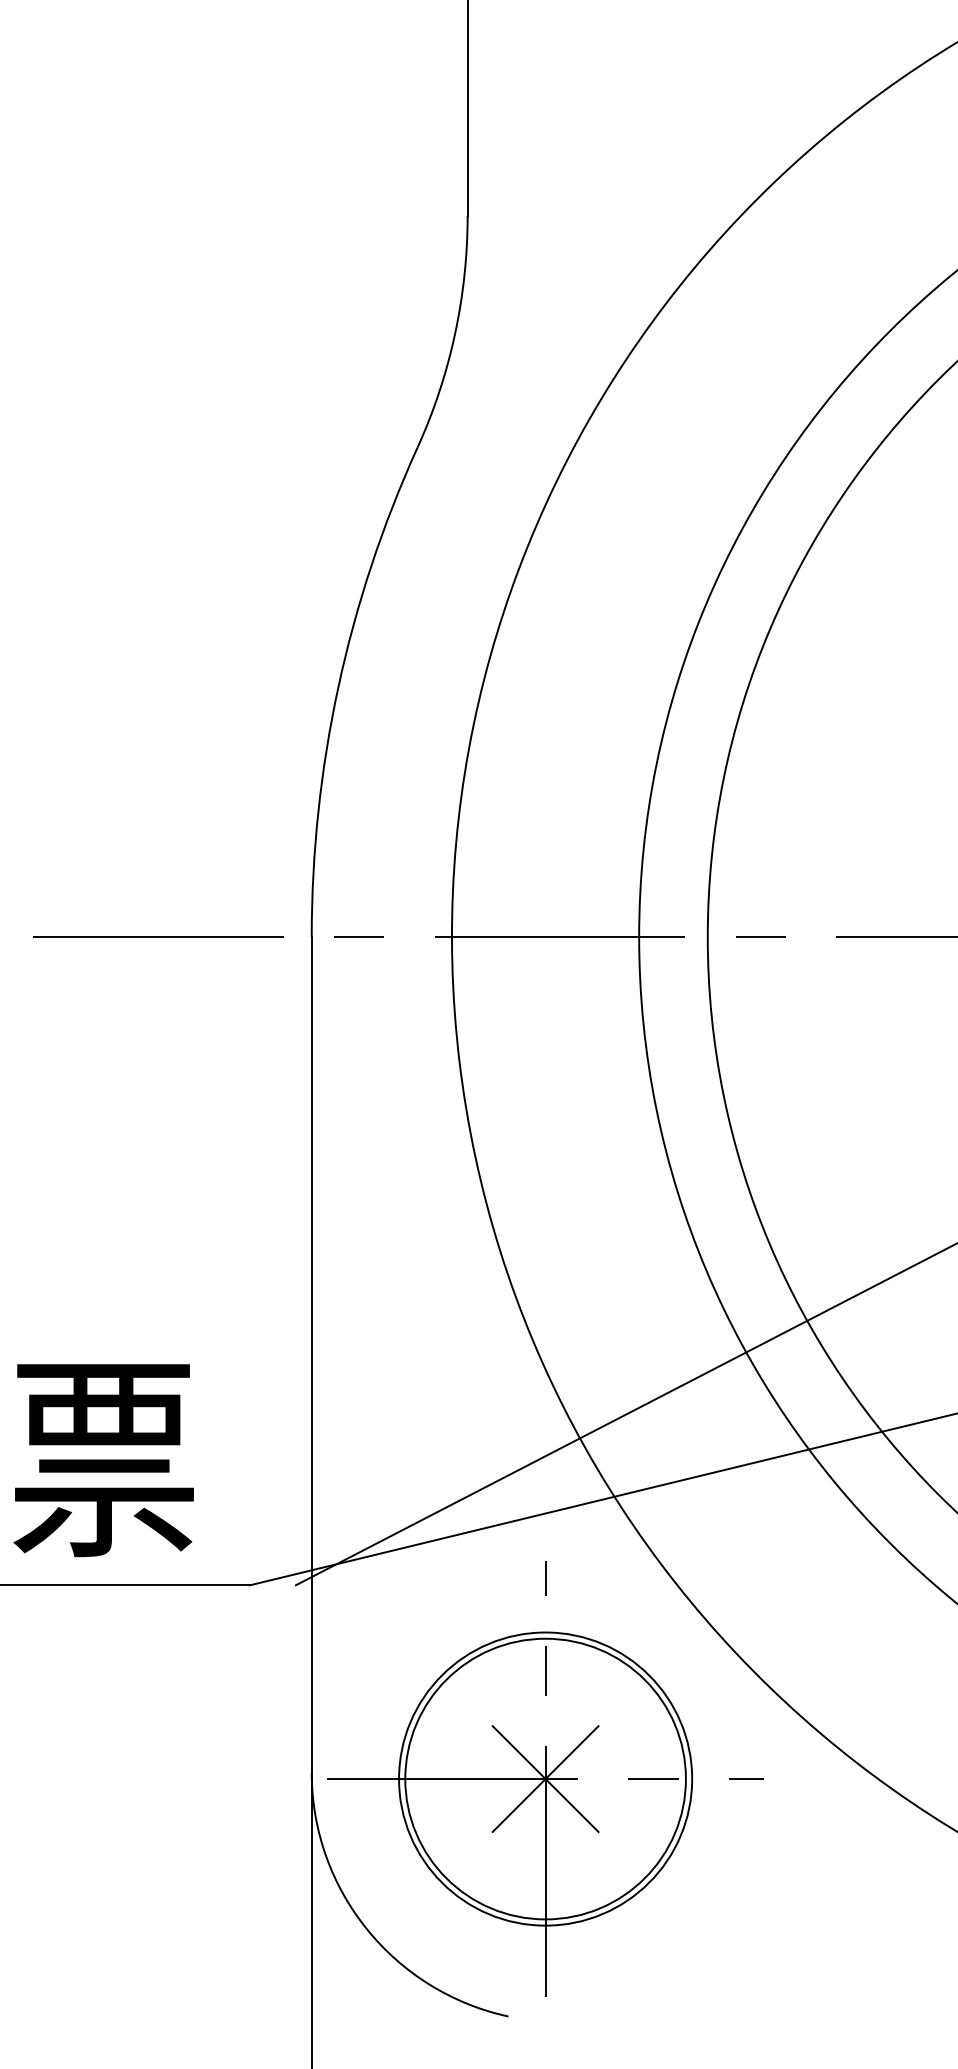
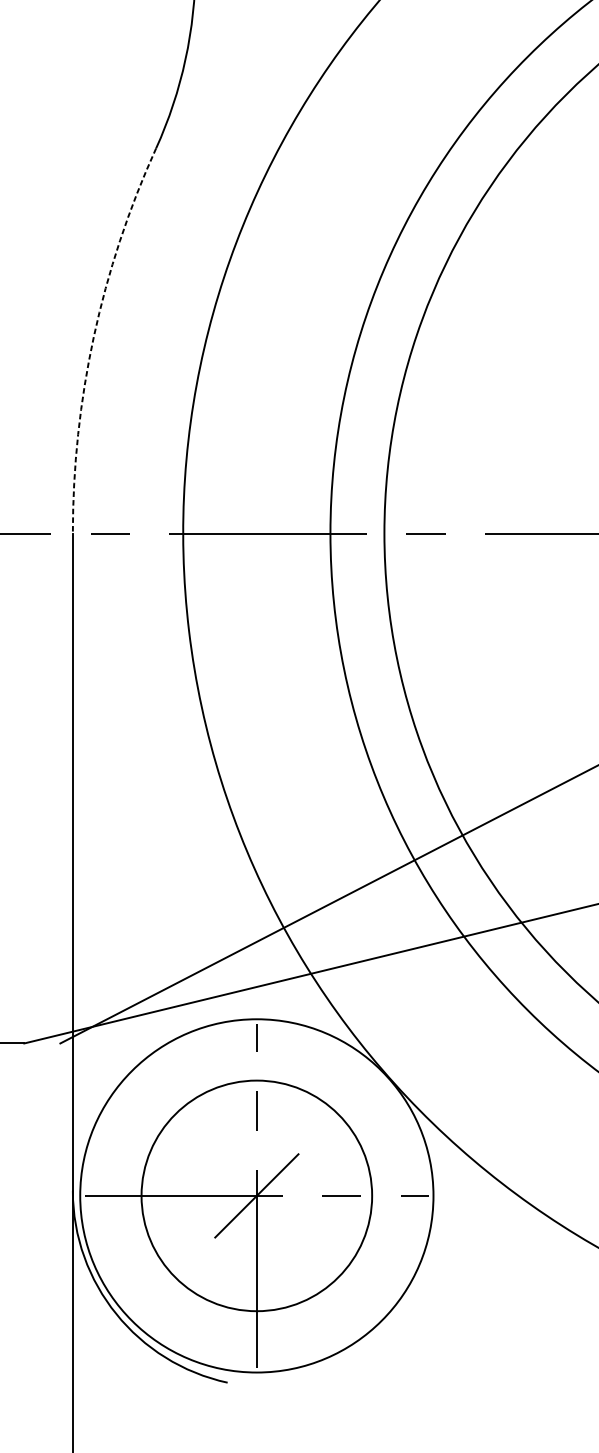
arc: (338, 686) -> (93, 336), solid -> dashed
circle: (545, 1778) -> (256, 1195), size x1.6
line: (545, 1778) -> (256, 1195), removed

